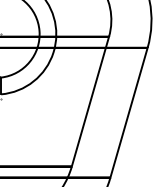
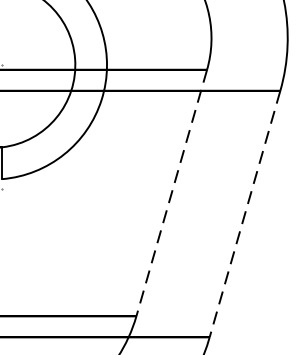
line: (90, 101) -> (171, 192), solid -> dashed
line: (129, 112) -> (245, 213), solid -> dashed

